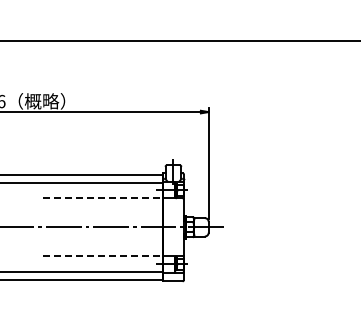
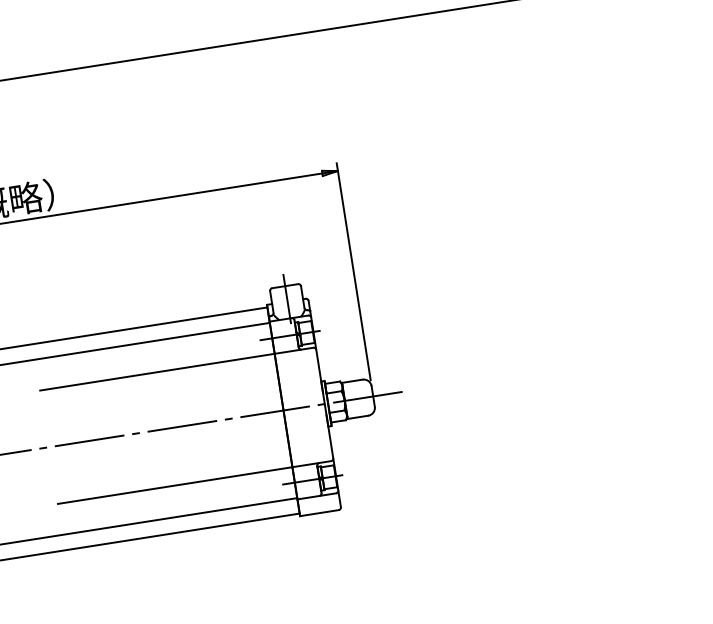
line: (103, 198) -> (158, 372), dashed -> solid
line: (103, 256) -> (176, 485), dashed -> solid

